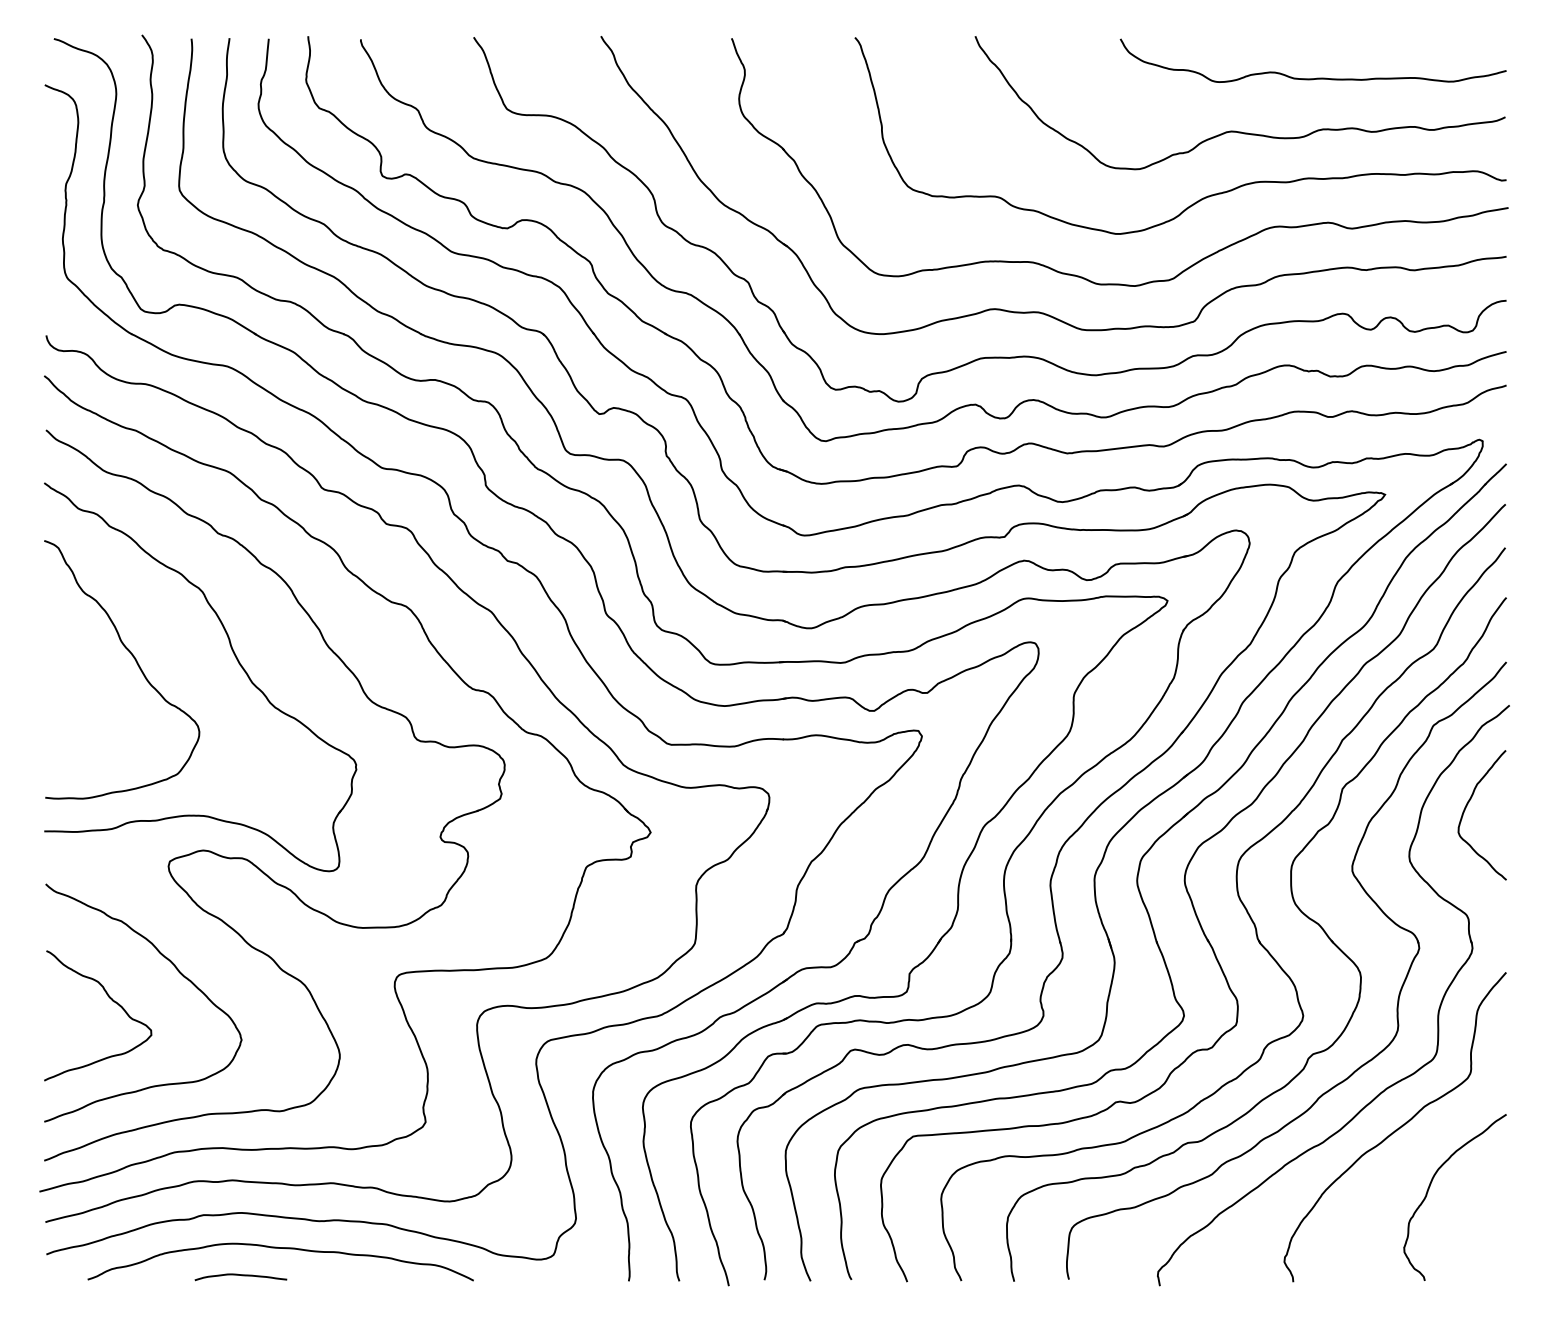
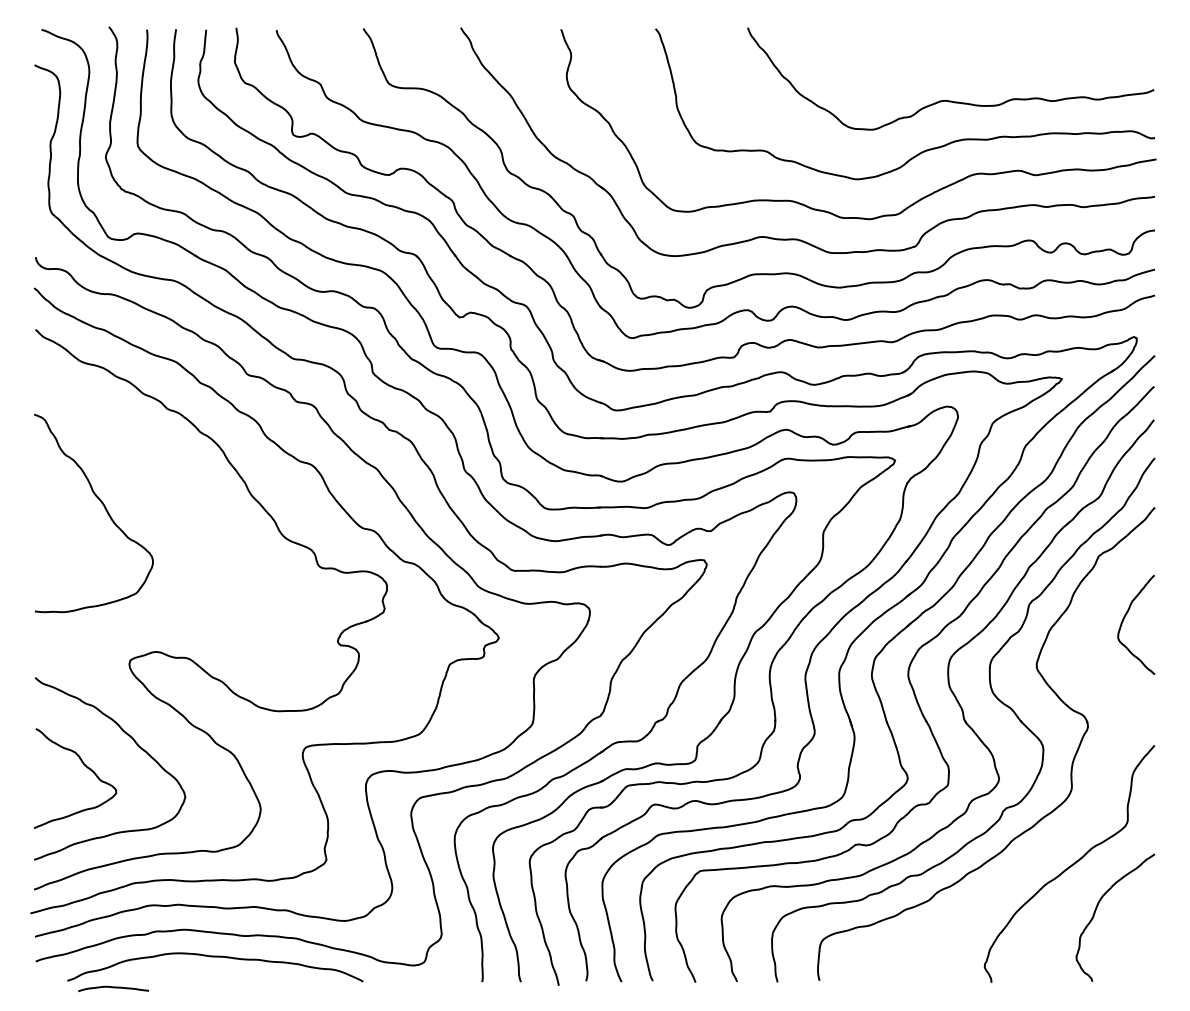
curve: (1316, 77) -> (1009, 59), removed
part: (234, 656) -> (179, 503), removed
part: (1437, 1012) -> (1102, 776), removed
curve: (240, 1275) -> (113, 987), moved

